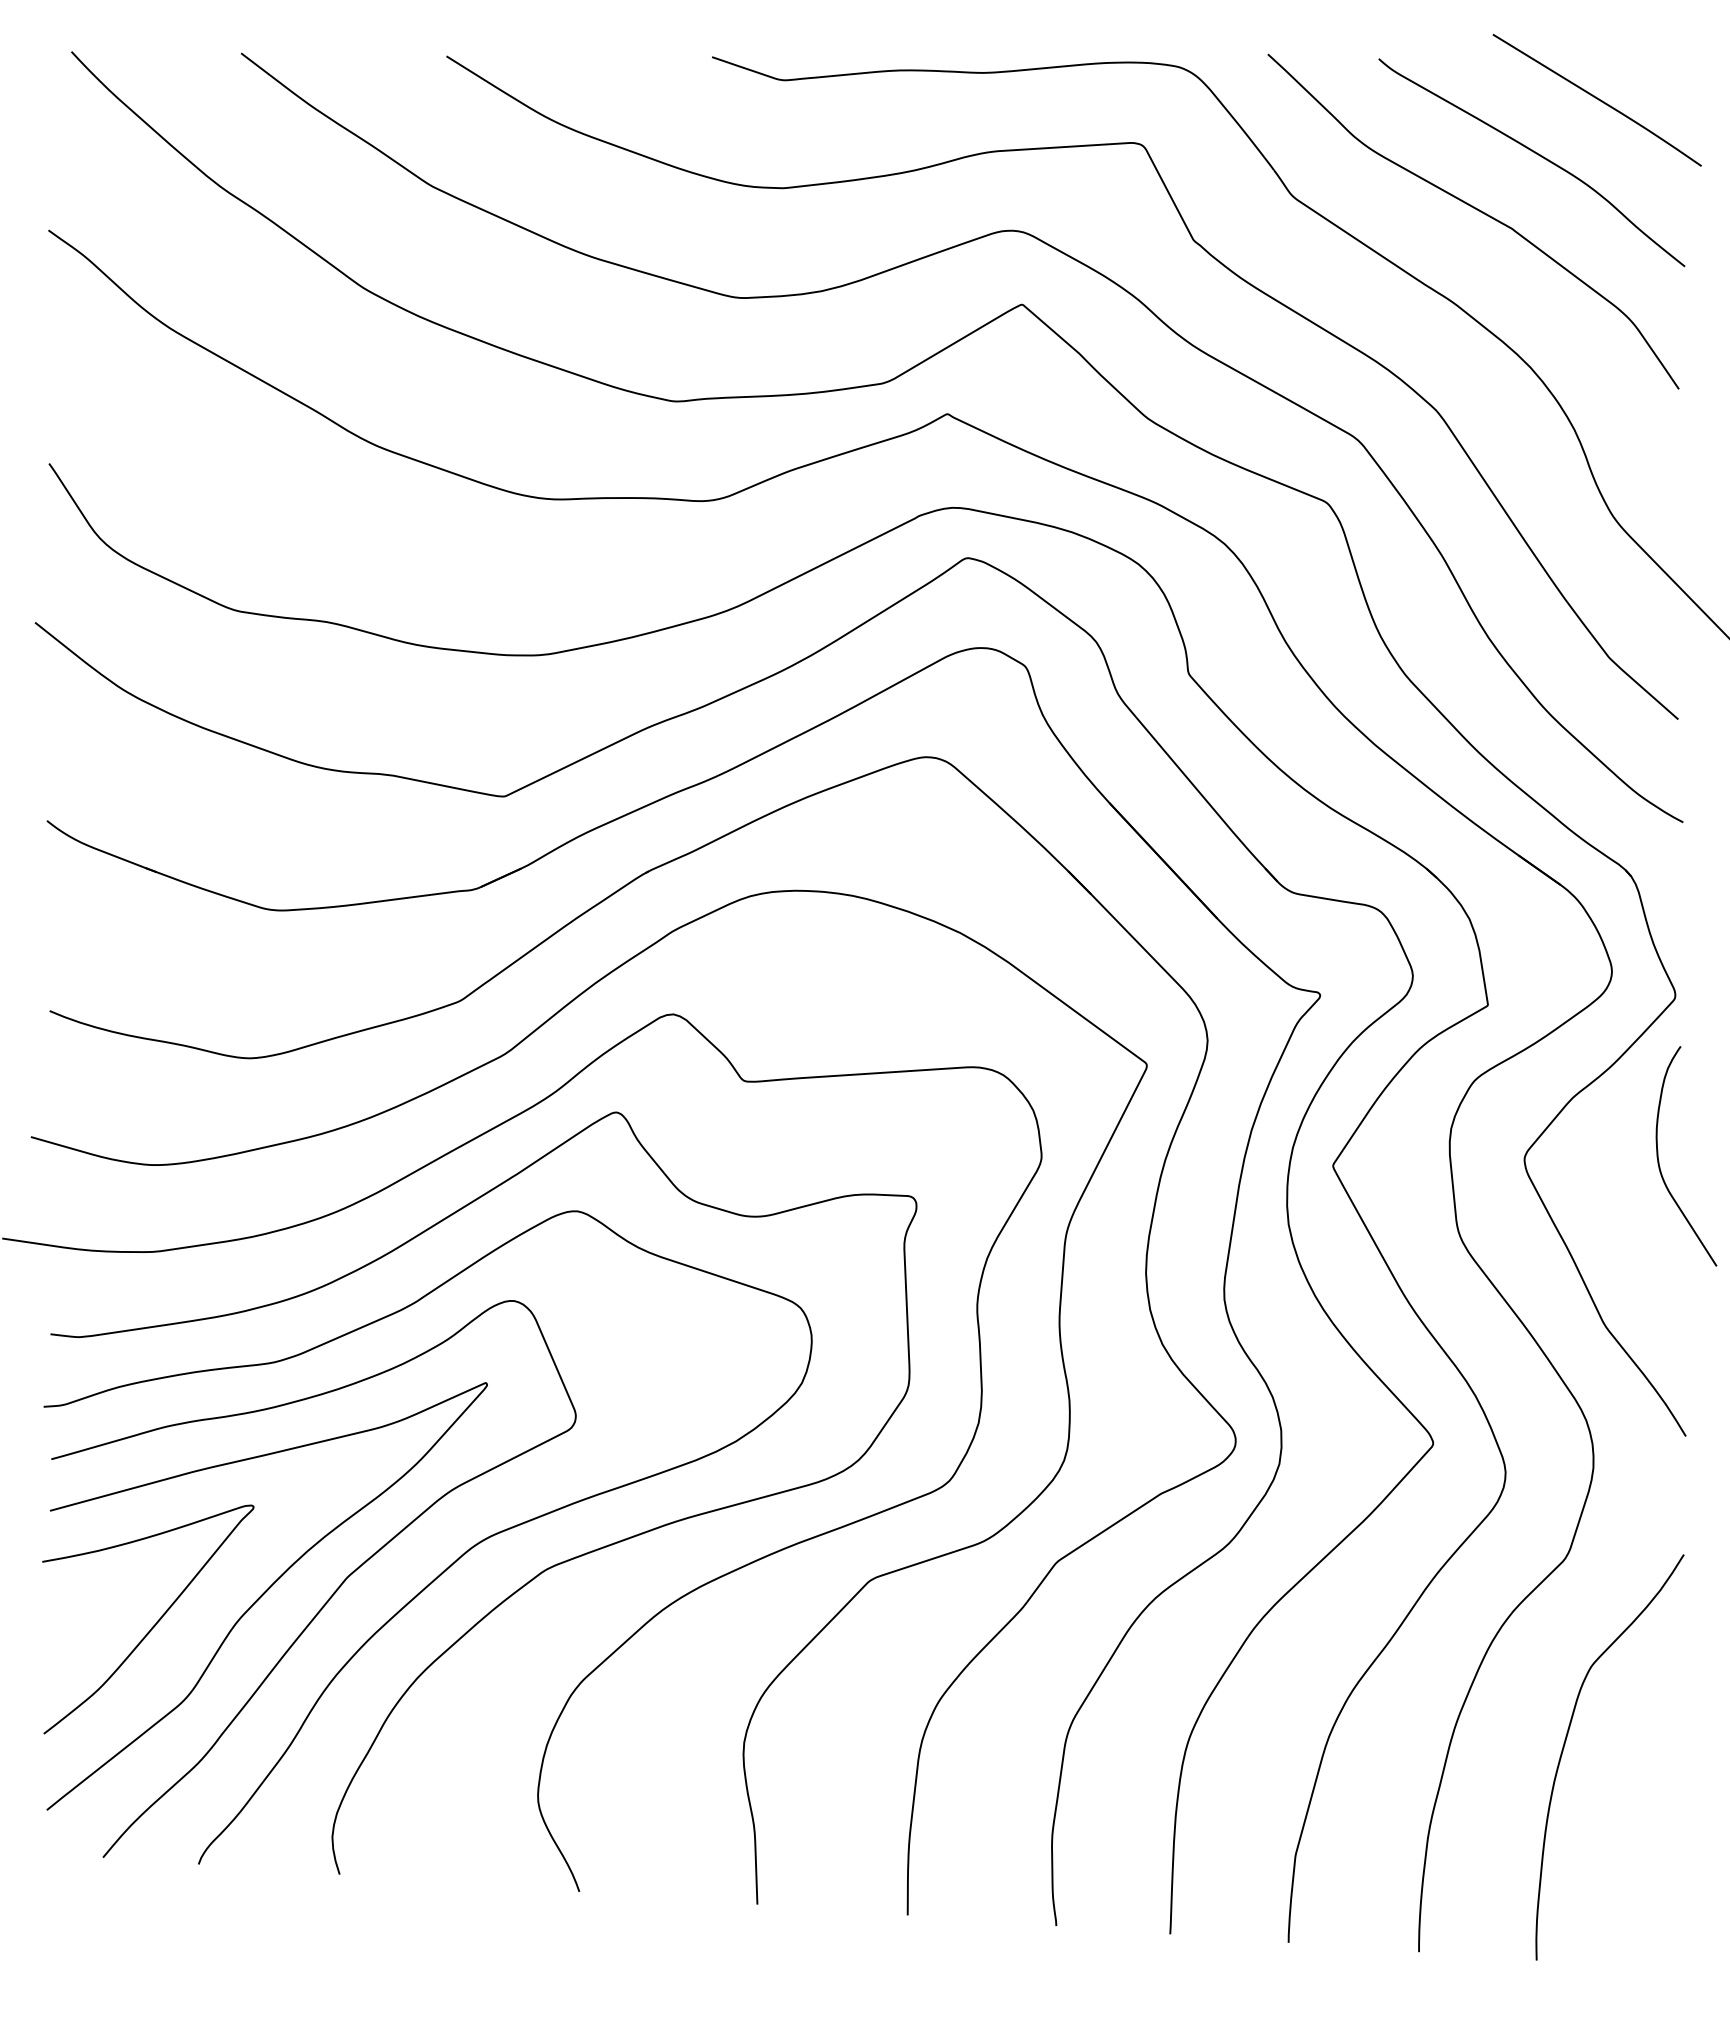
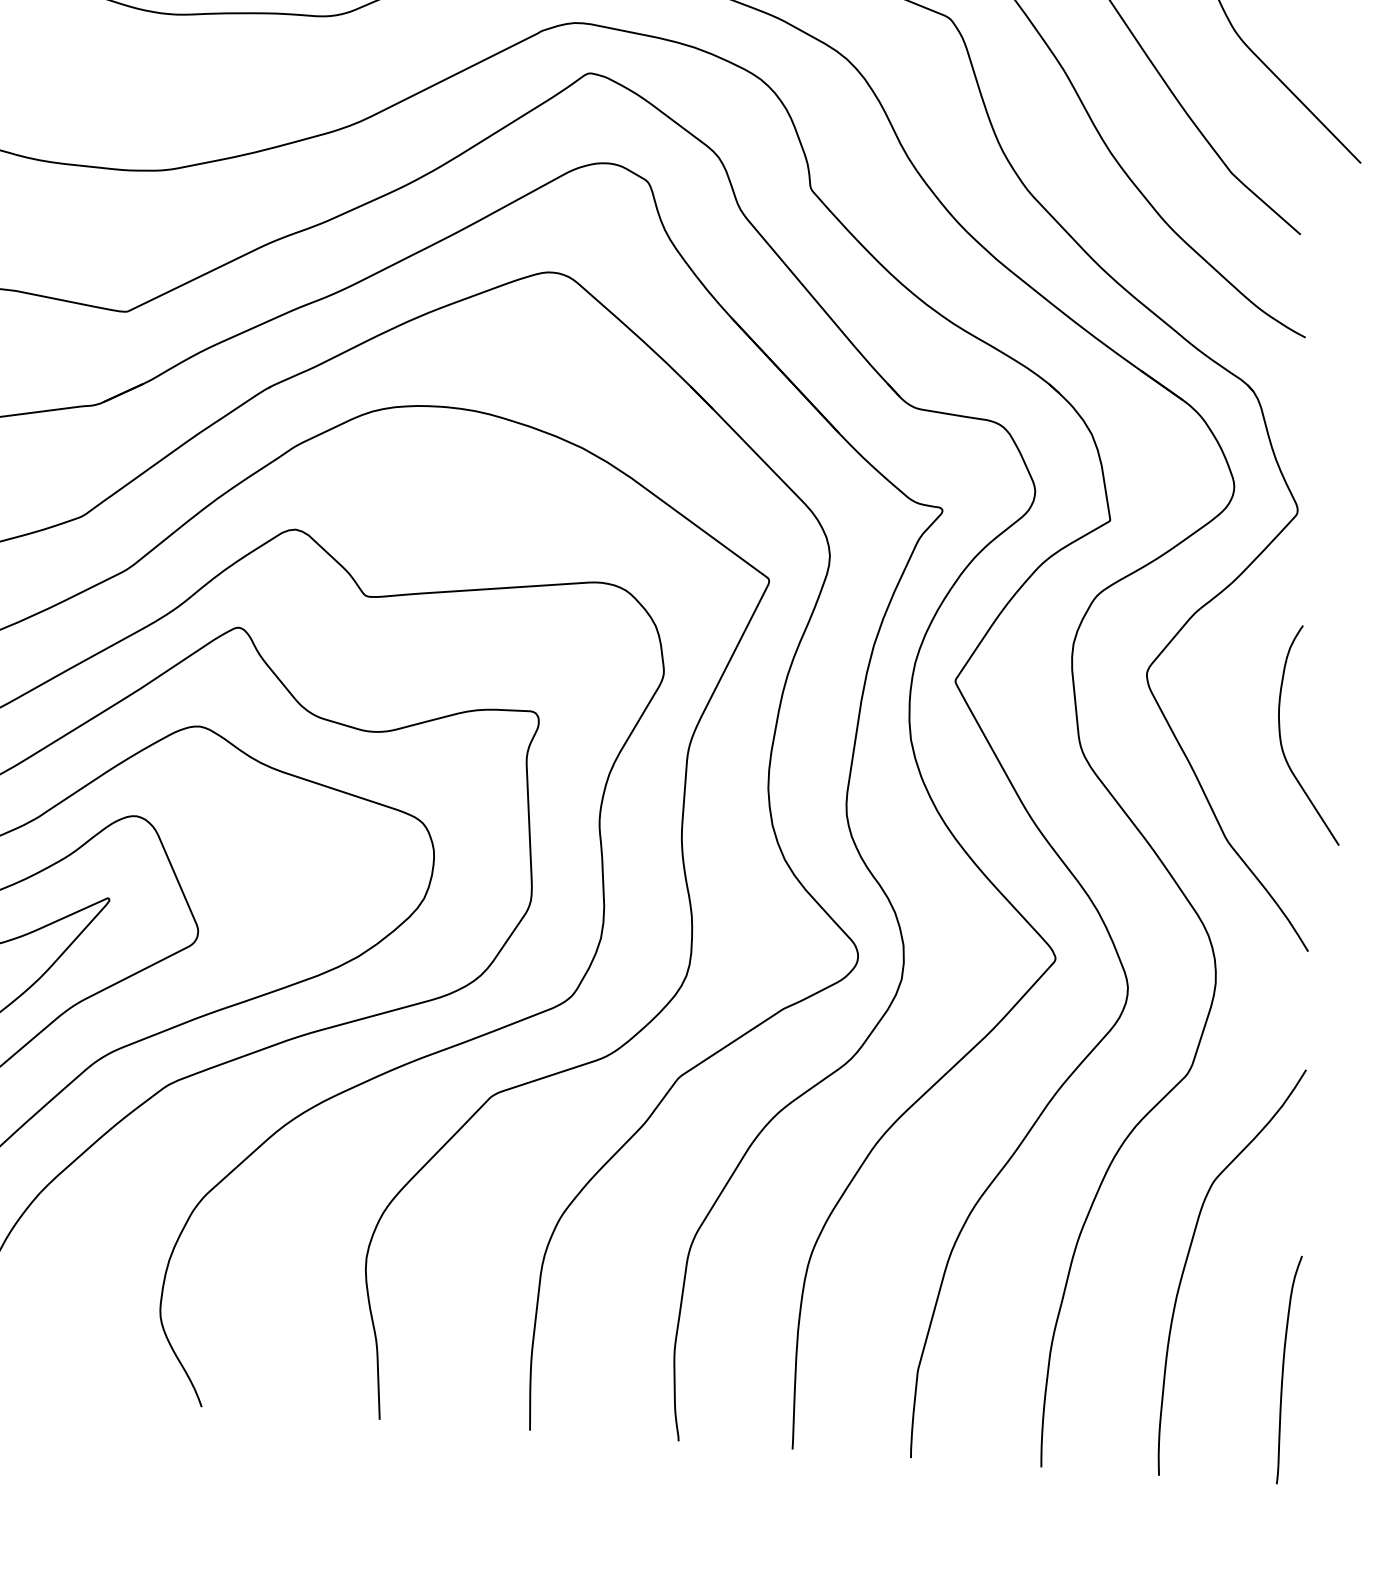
curve: (1659, 1161) -> (1281, 740), moved
curve: (1661, 1854) -> (1283, 1369), added

